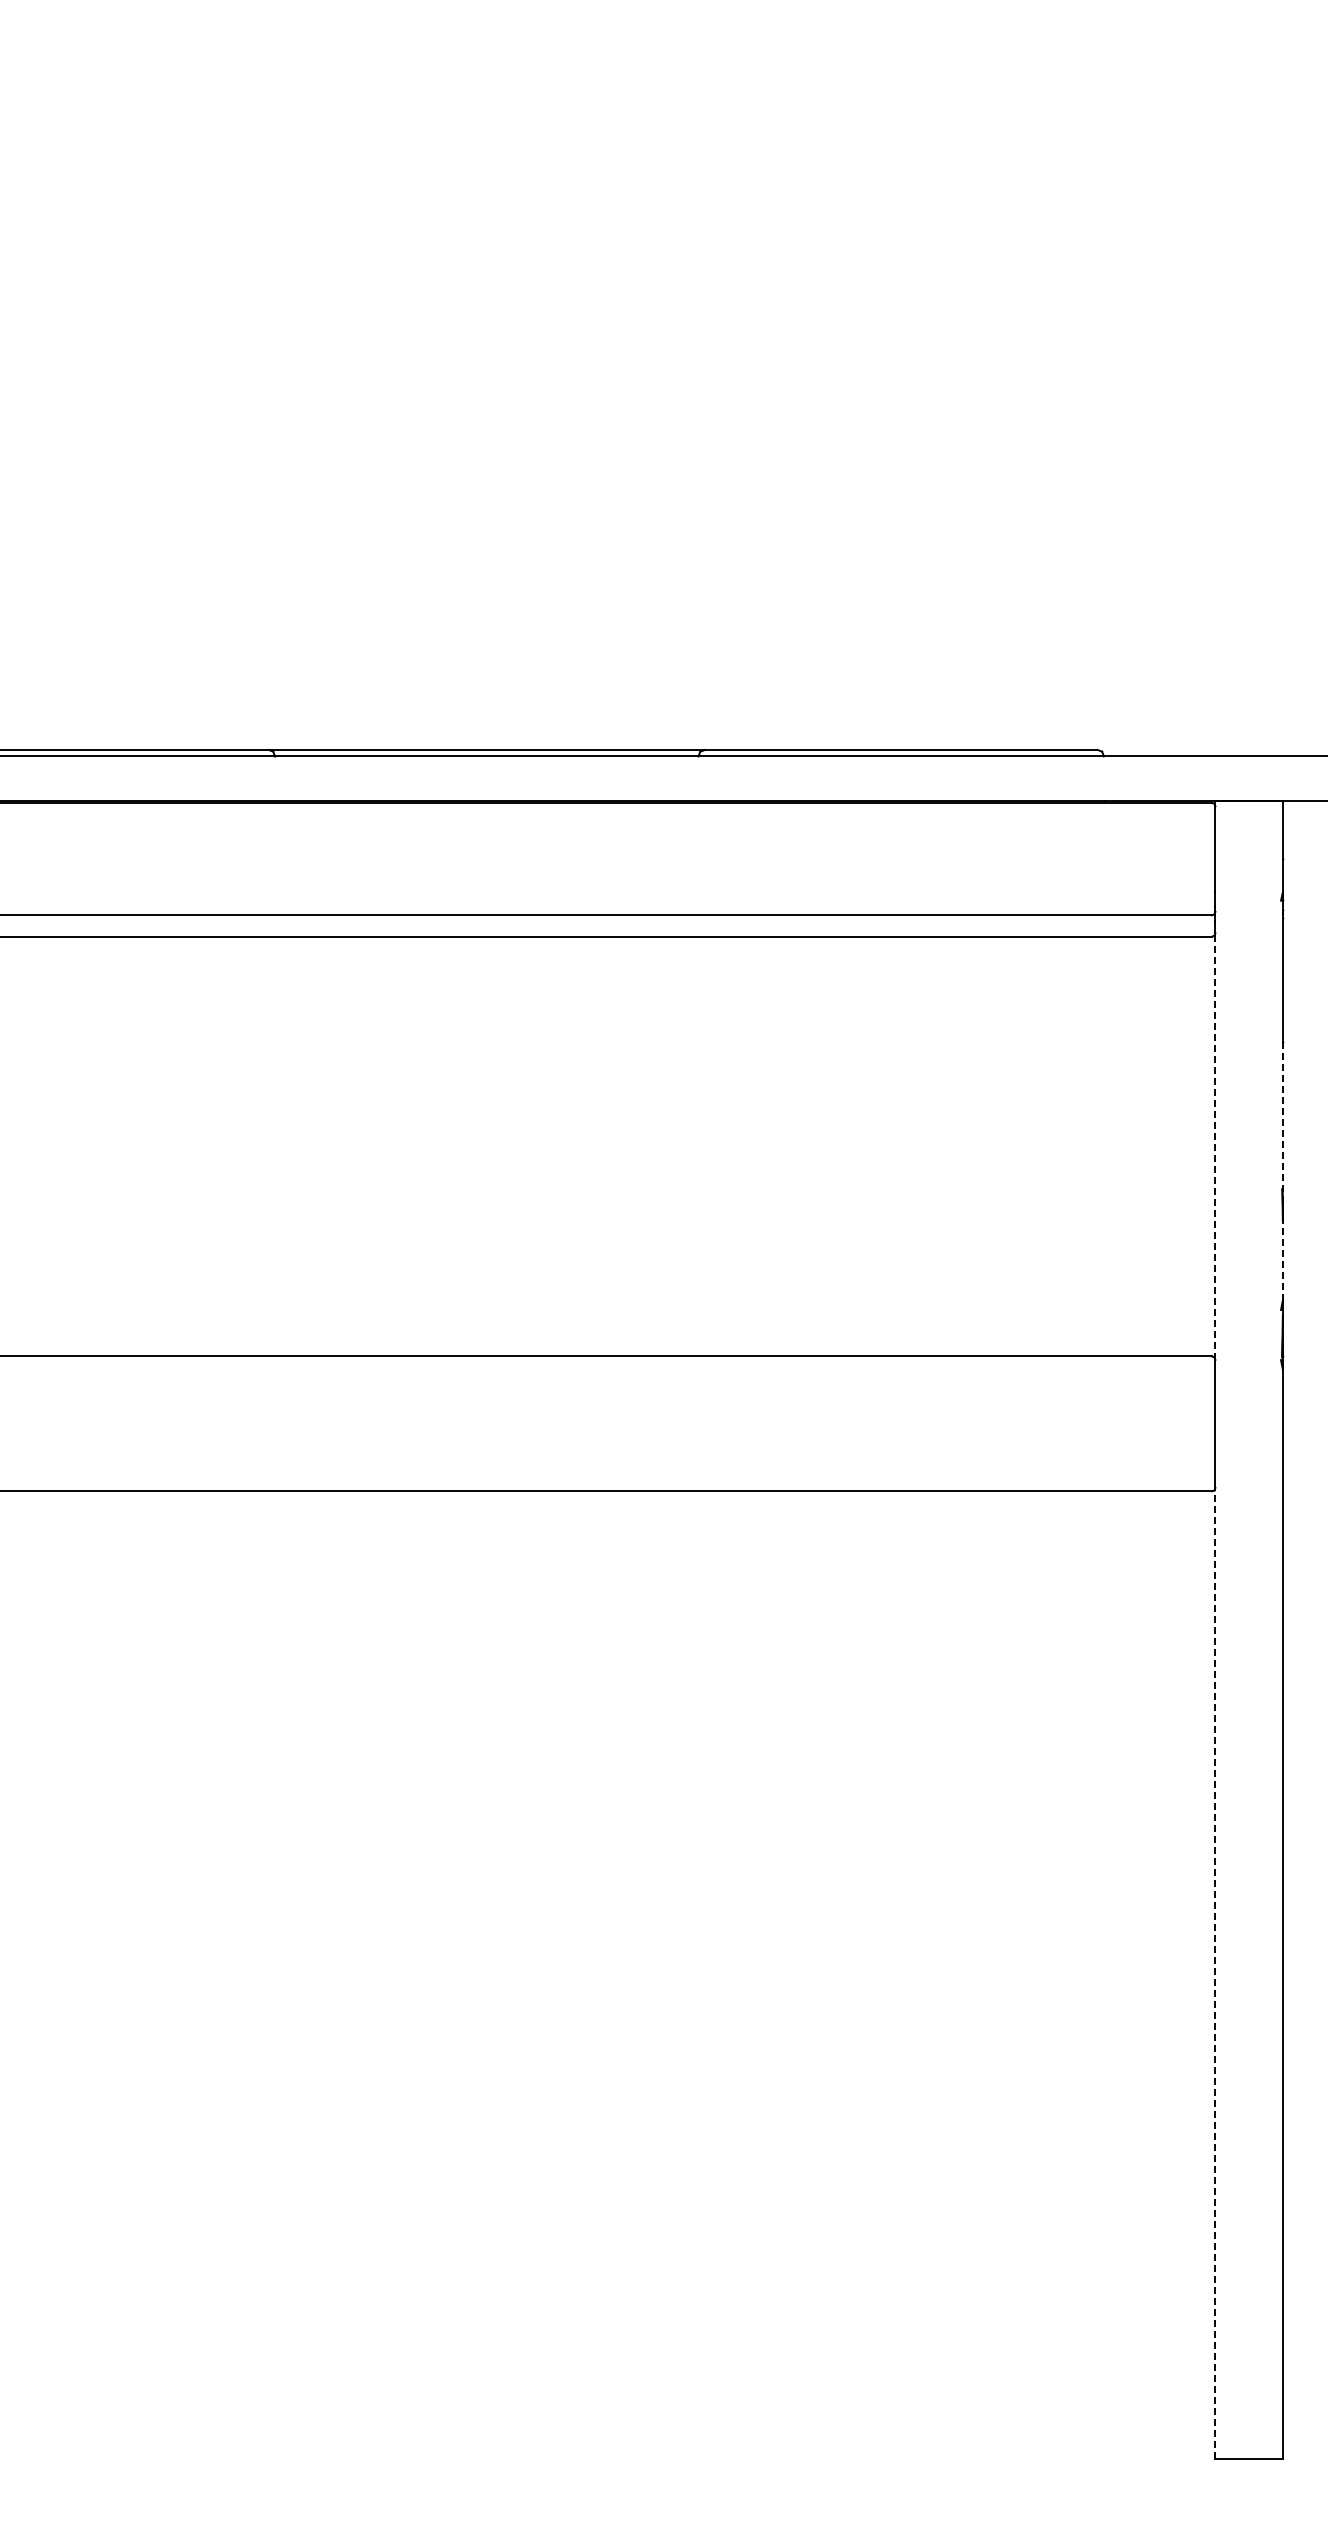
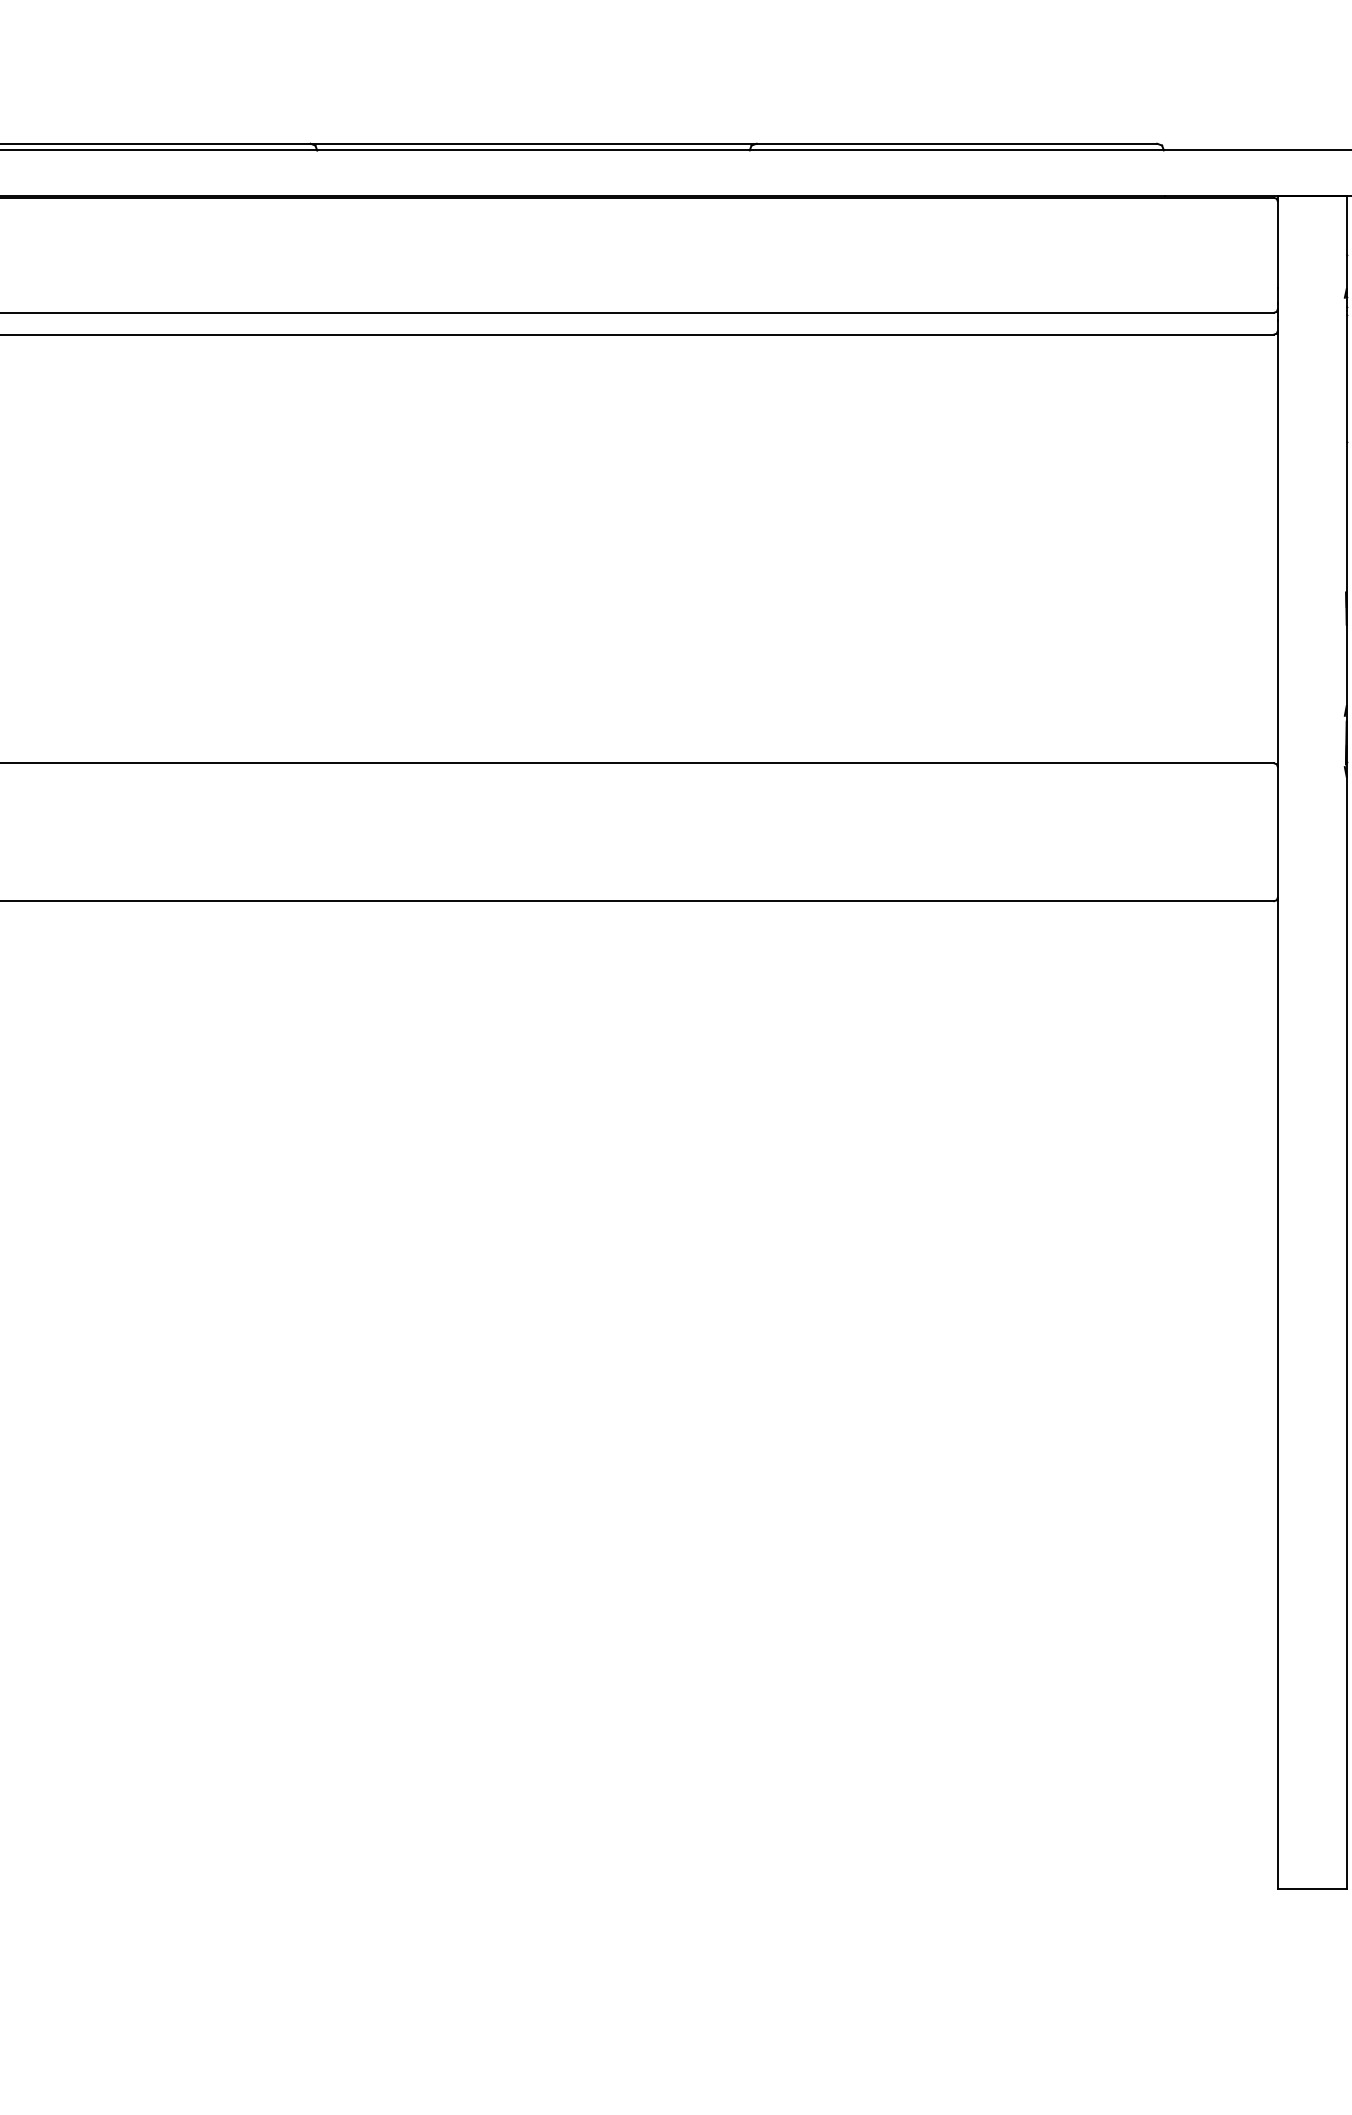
line: (1282, 1122) -> (1346, 524), dashed -> solid
line: (1215, 1147) -> (1277, 549), dashed -> solid
line: (1282, 1260) -> (1346, 665), dashed -> solid
line: (1215, 1973) -> (1277, 1393), dashed -> solid

